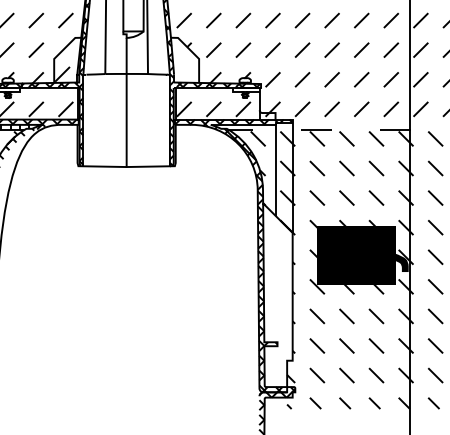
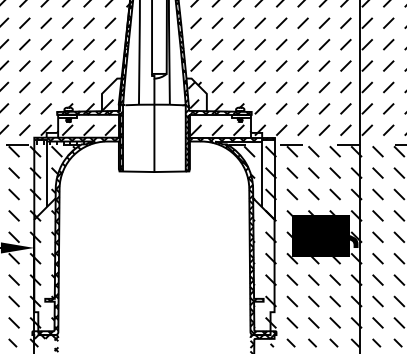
hatch: (180, 61) -> (193, 95), added
hatch: (277, 307) -> (263, 273), added

